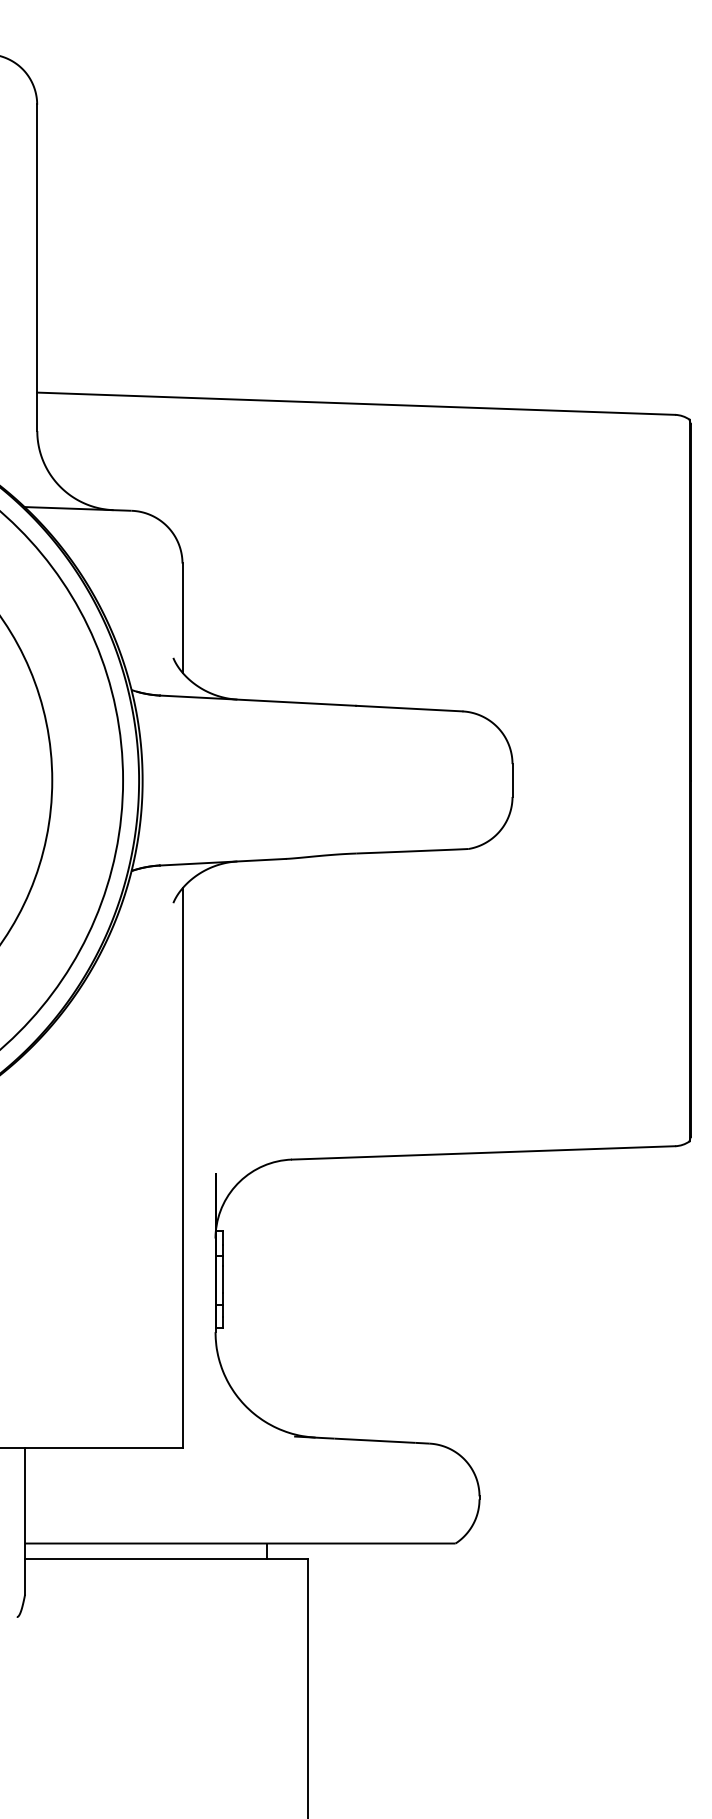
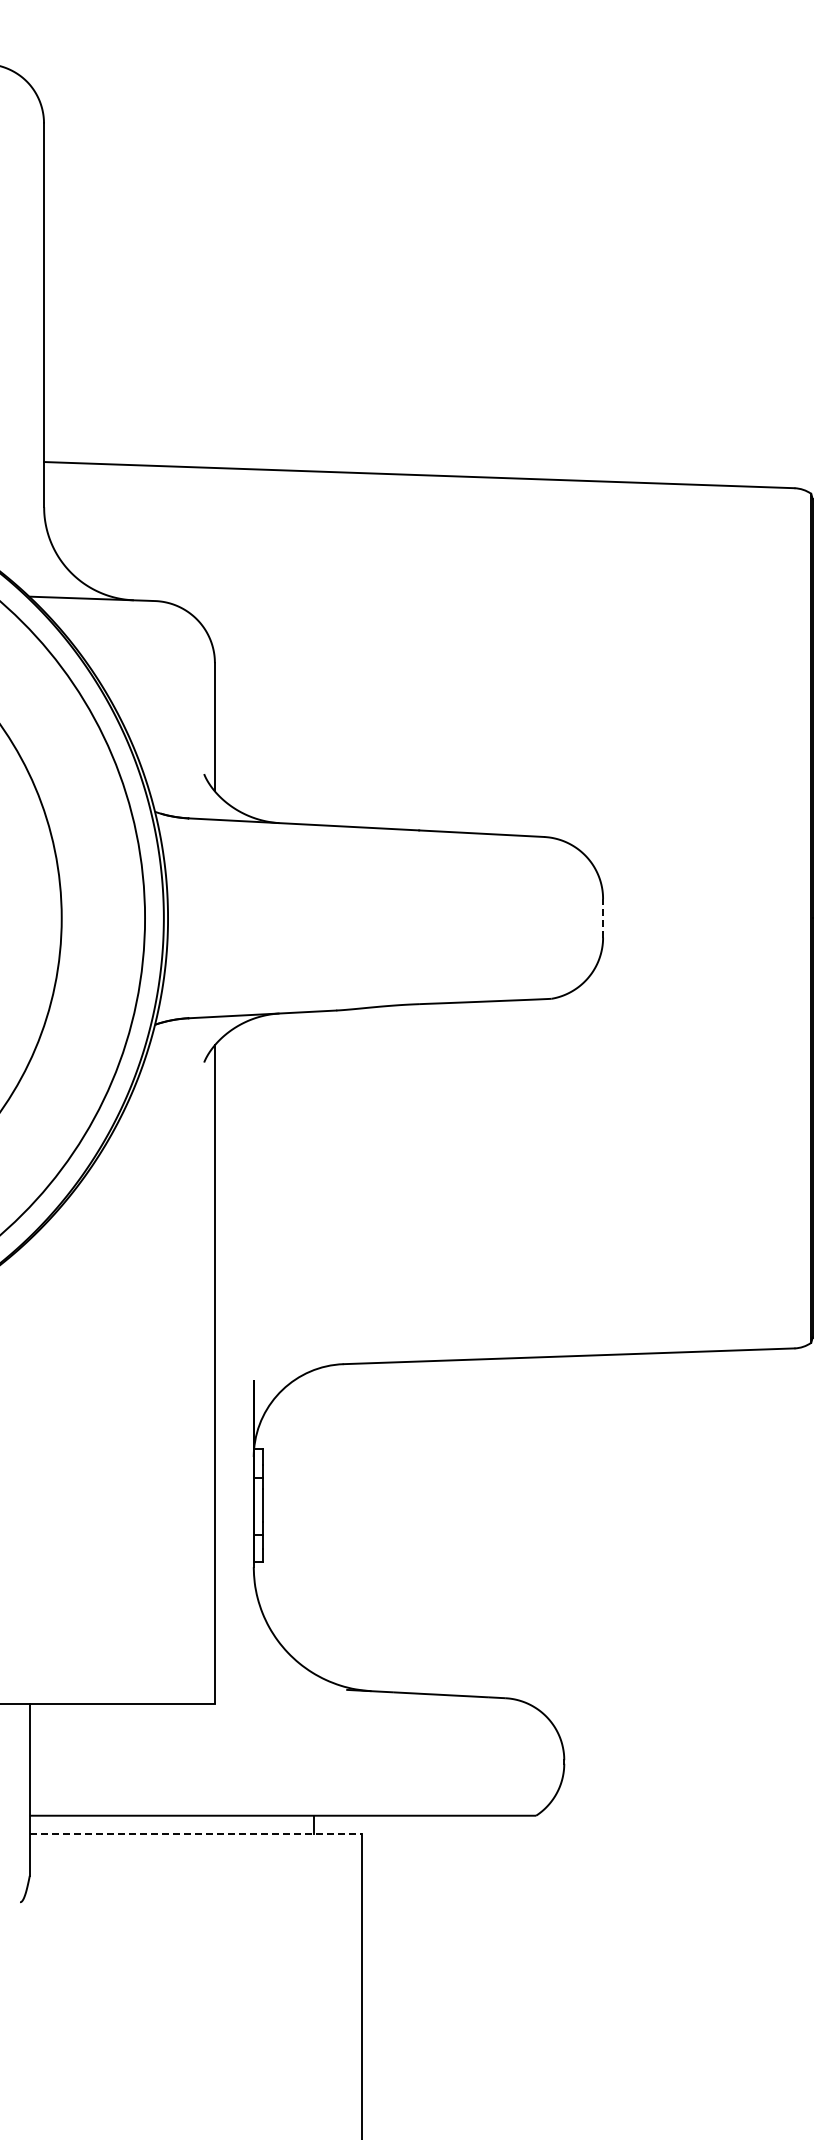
line: (512, 779) -> (603, 917), solid -> dashed
line: (166, 1559) -> (196, 1834), solid -> dashed

